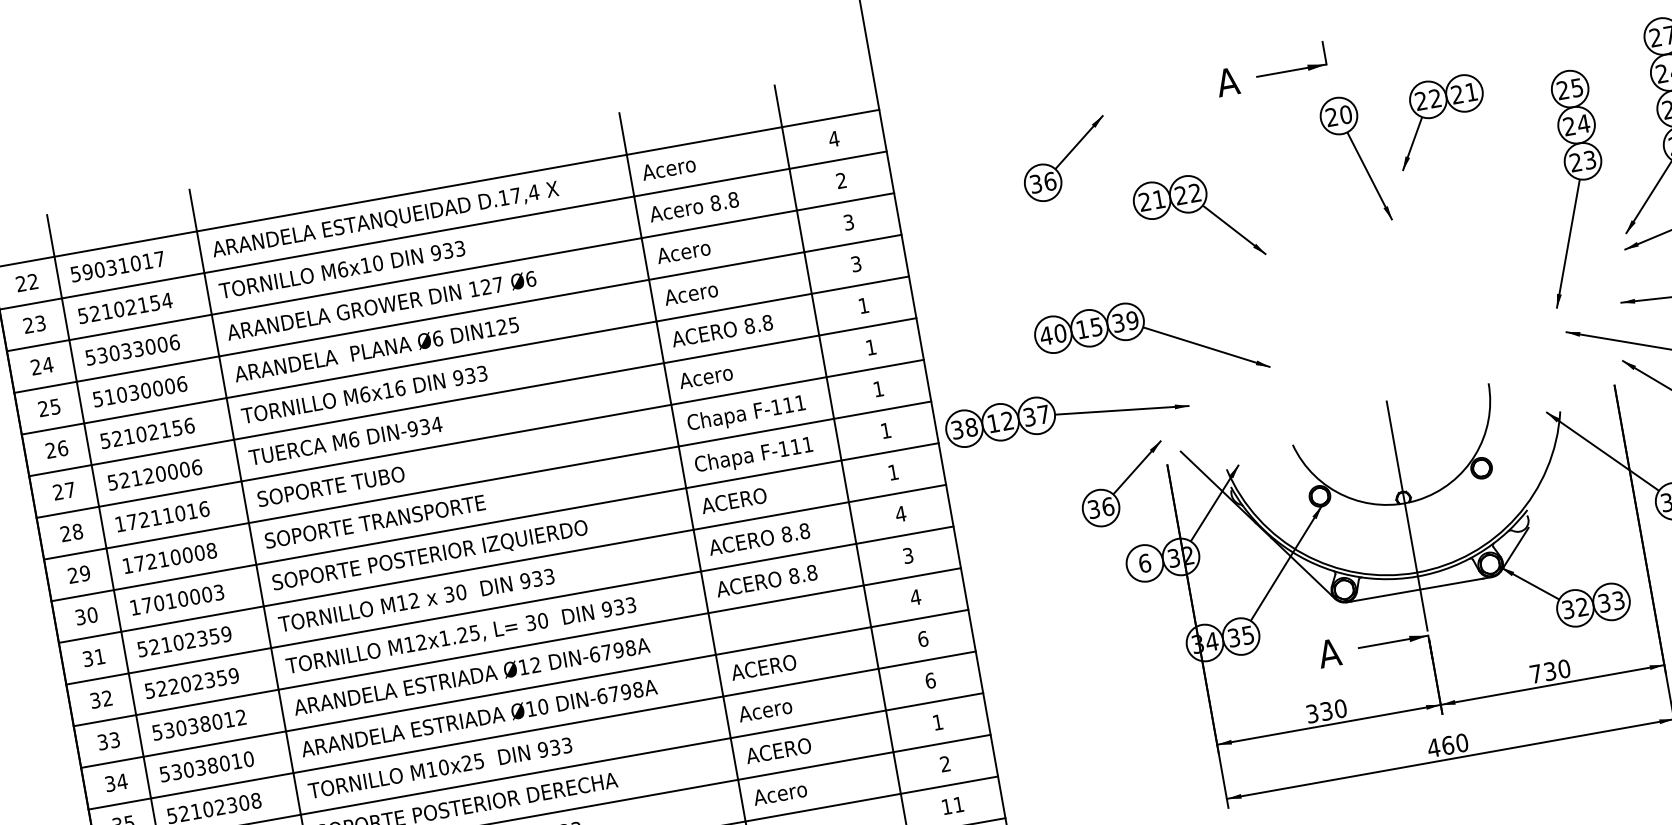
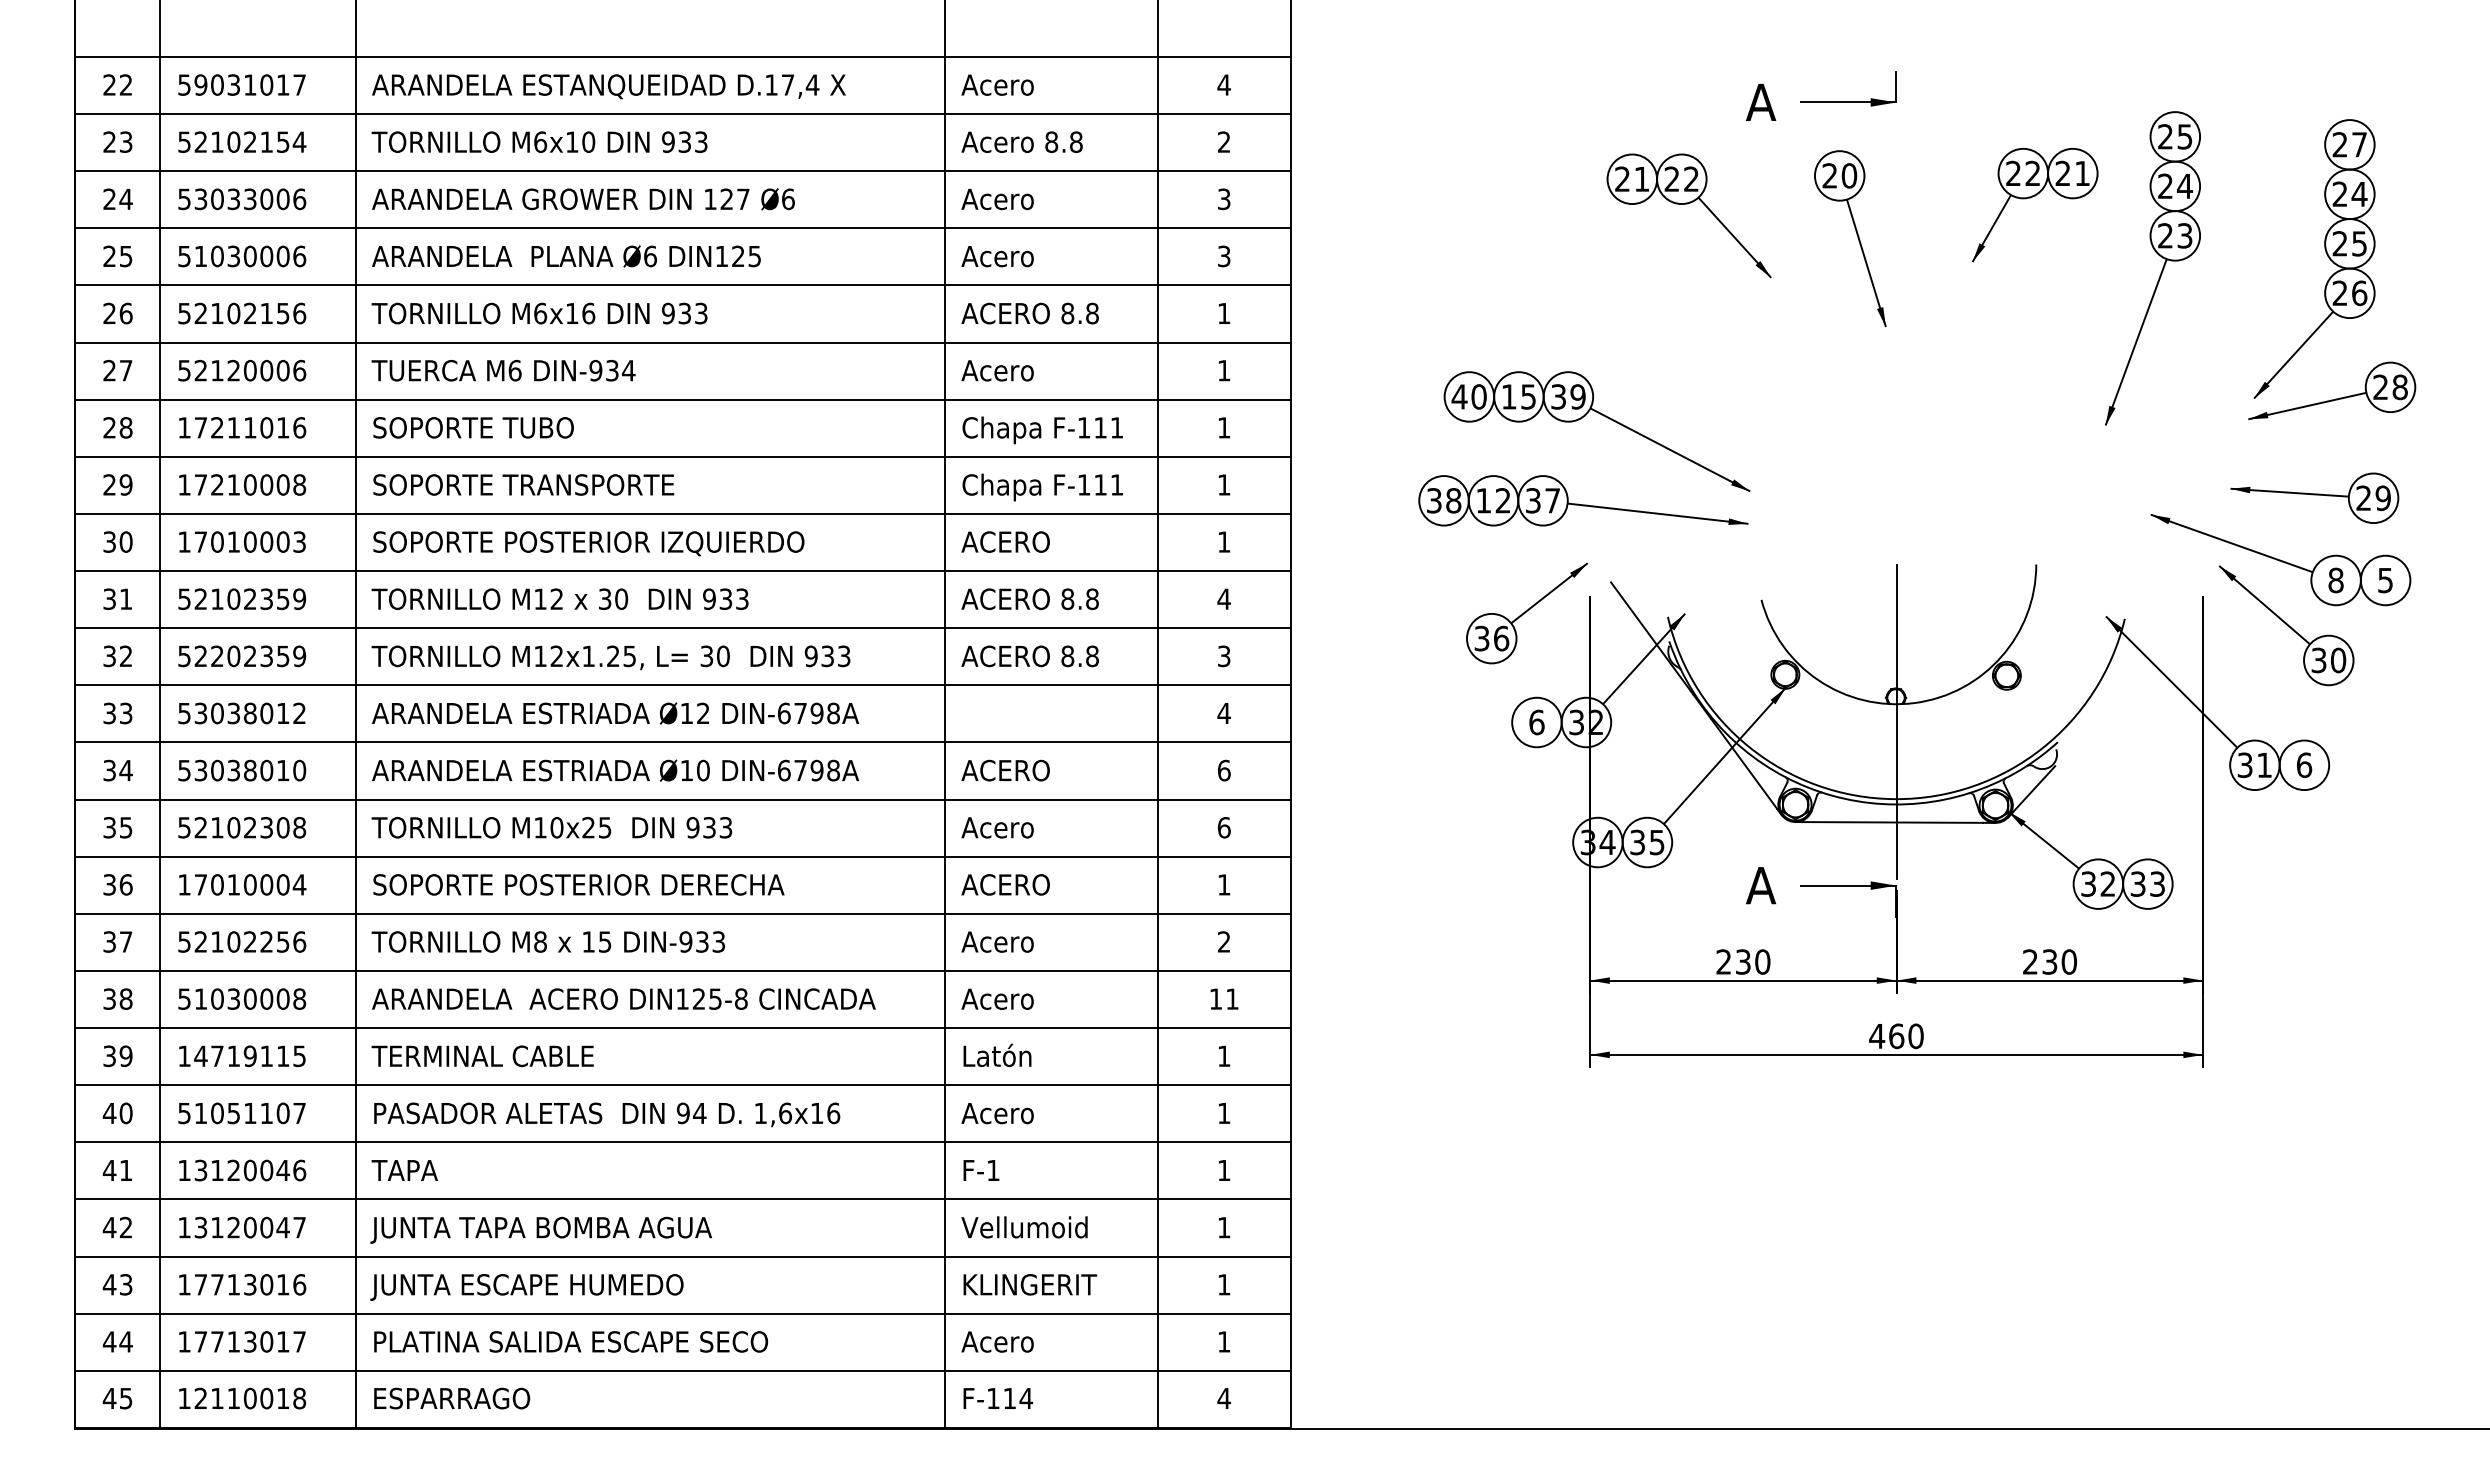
part: (1065, 159) -> (1526, 167), removed
part: (1360, 159) -> (1857, 238), moved
part: (1576, 189) -> (2160, 272), moved
part: (1195, 211) -> (1687, 204), moved
part: (1066, 410) -> (1583, 500), moved
text: (1535, 673) -> (2030, 961), 730 -> 230
text: (1312, 713) -> (1723, 961), 330 -> 230

